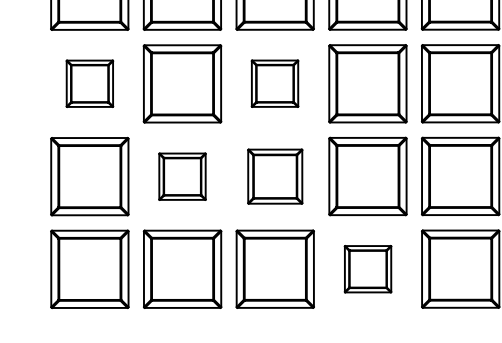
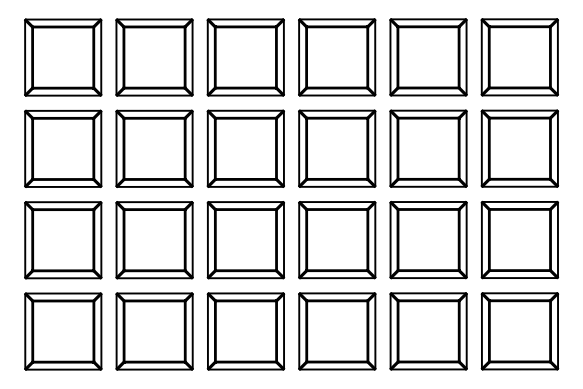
part: (90, 83) -> (63, 148), size x1.67
part: (274, 83) -> (245, 148), size x1.67
part: (182, 176) -> (154, 240), size x1.67
part: (274, 176) -> (245, 240), size x1.43
part: (368, 269) -> (337, 331), size x1.67

